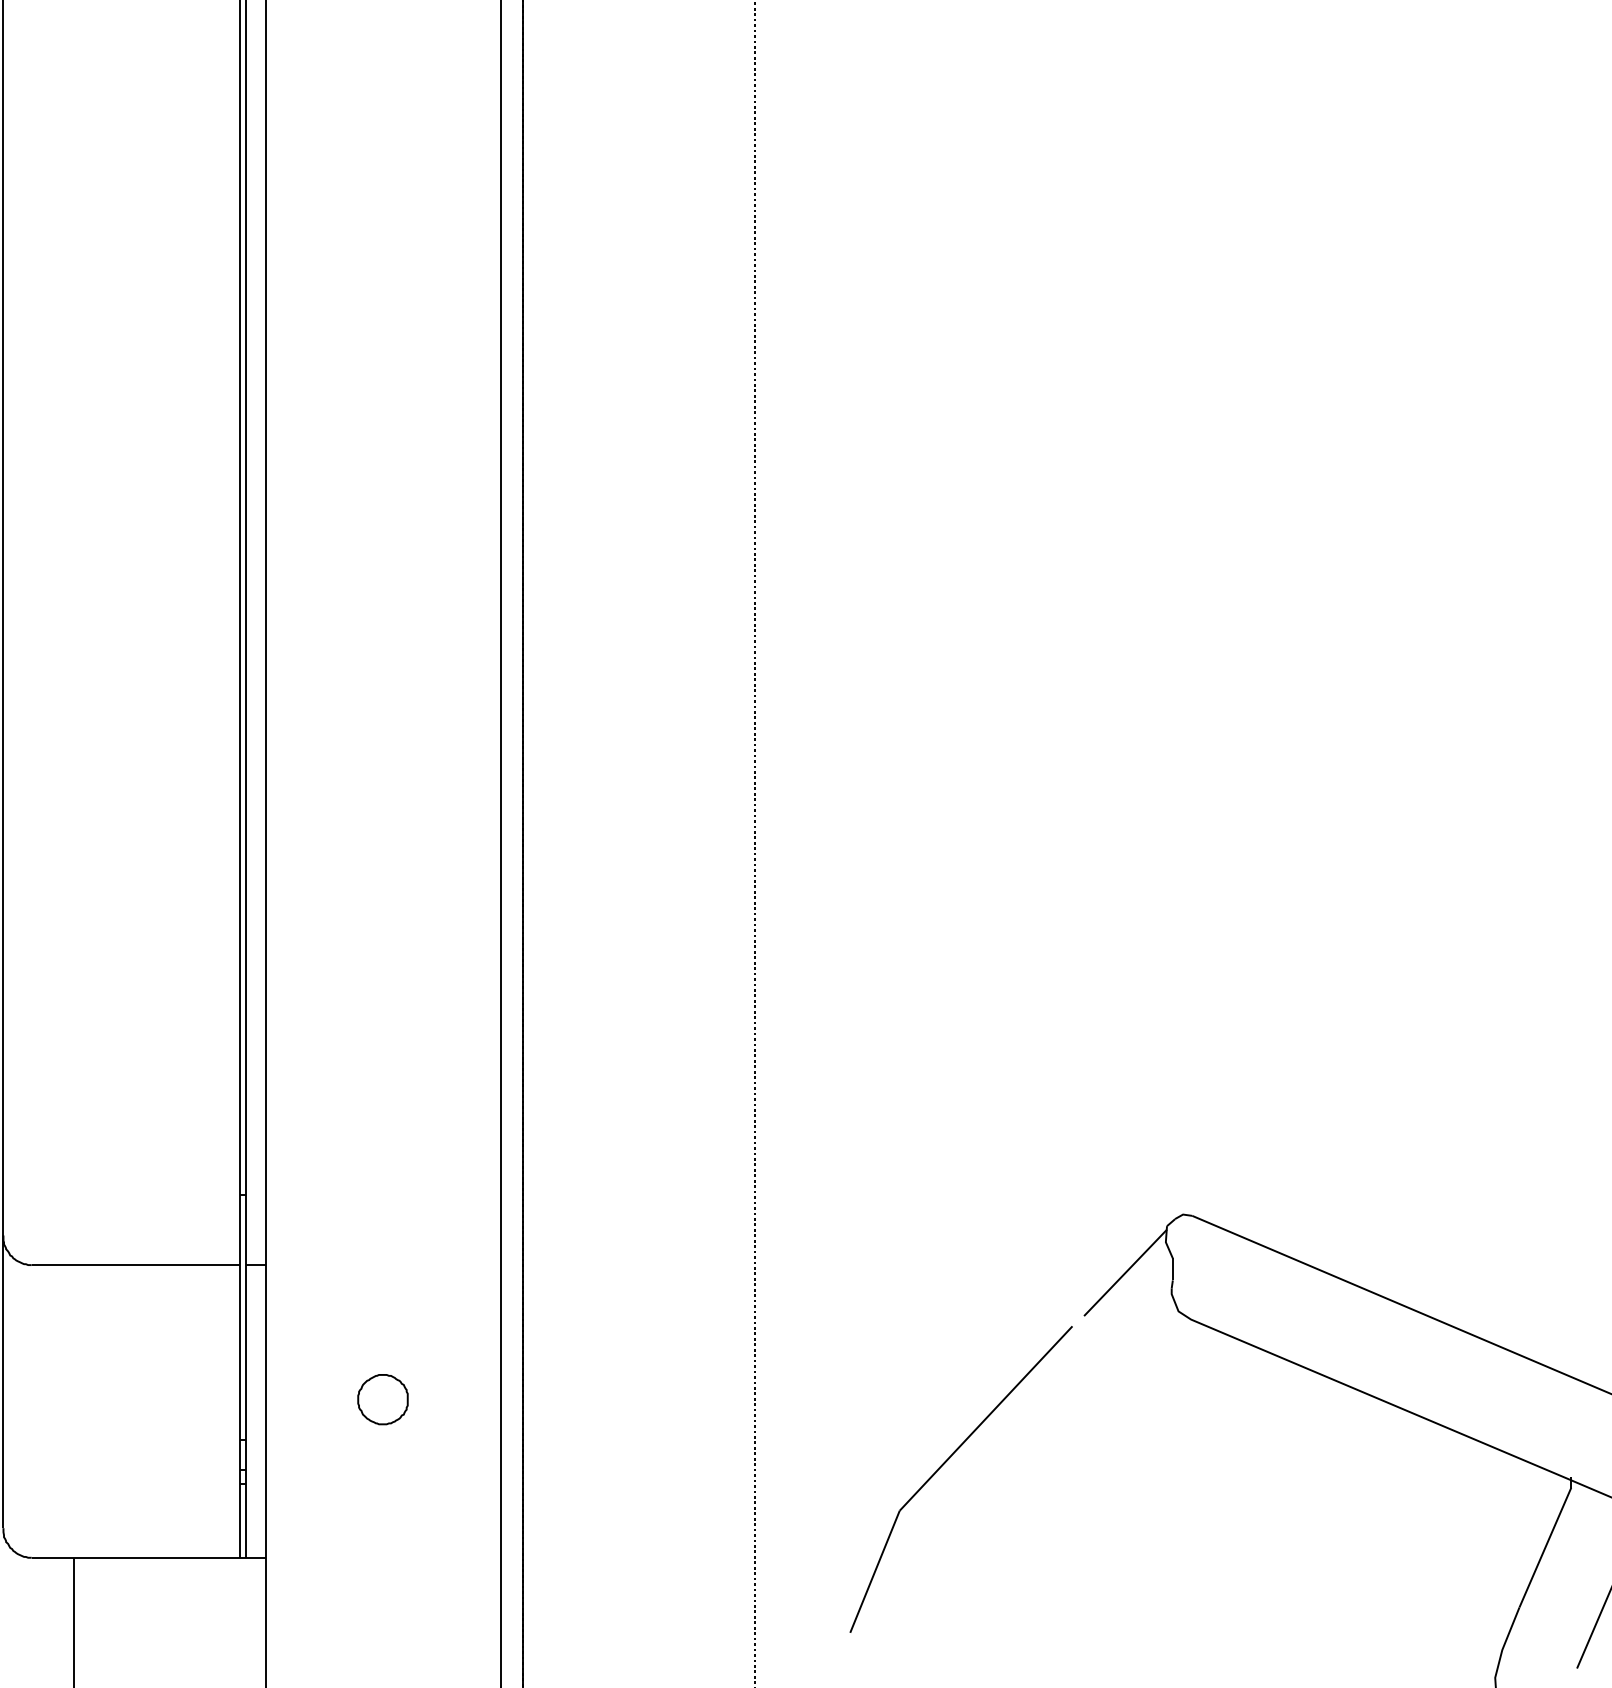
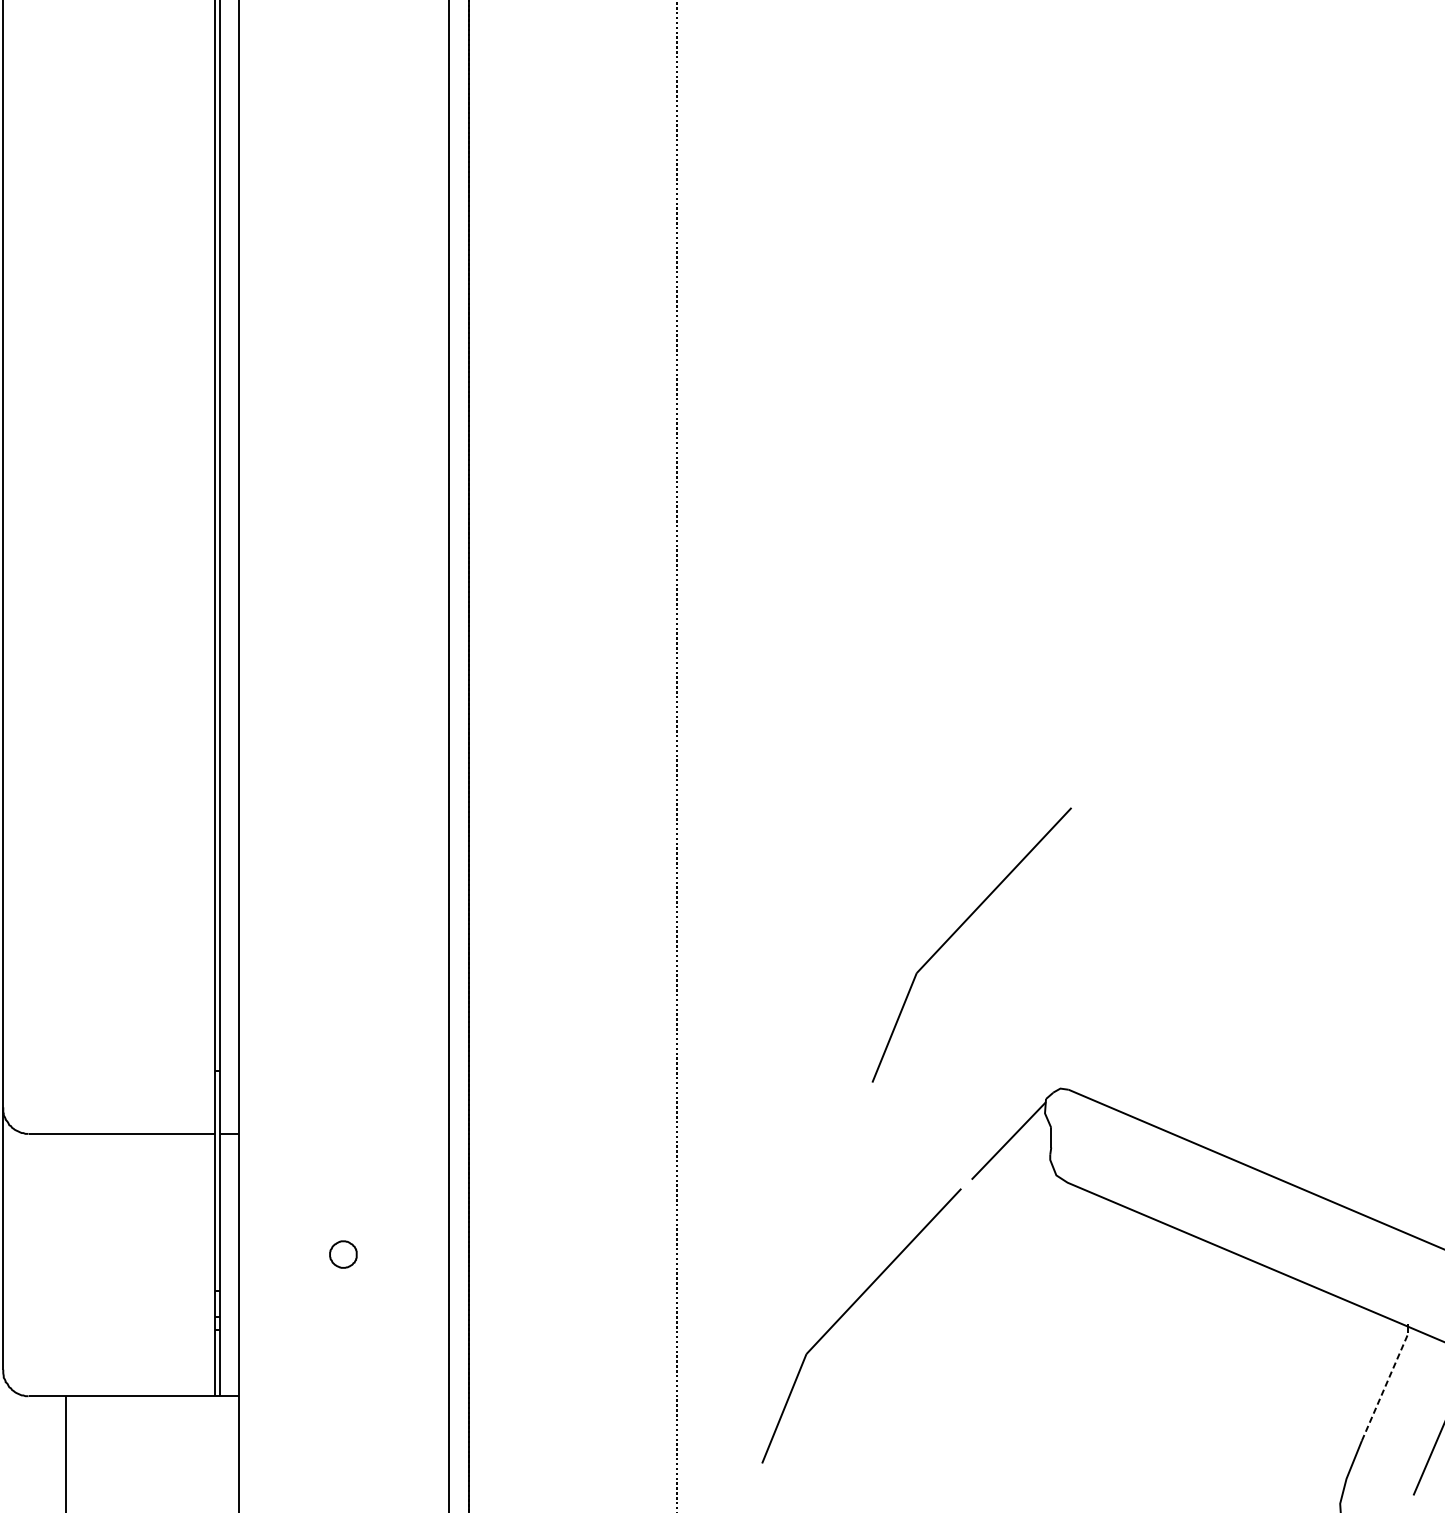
part: (1068, 1038) -> (957, 930), added
part: (382, 1399) -> (342, 1254), size x0.6
line: (1545, 1547) -> (1385, 1386), solid -> dashed

